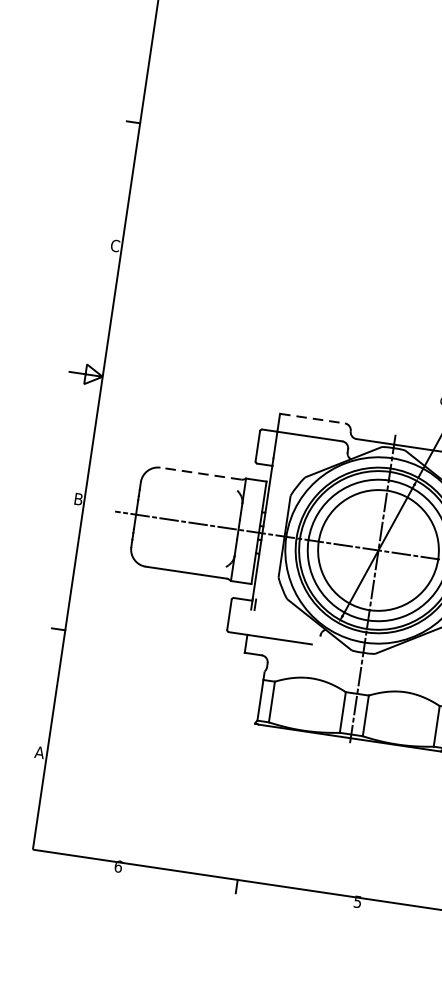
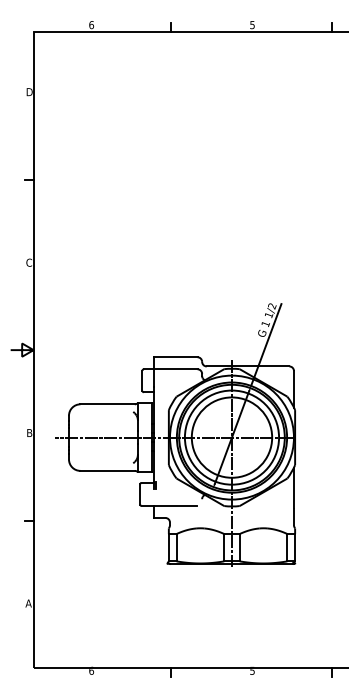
line: (312, 418) -> (175, 357), dashed -> solid
line: (200, 473) -> (107, 404), dashed -> solid

